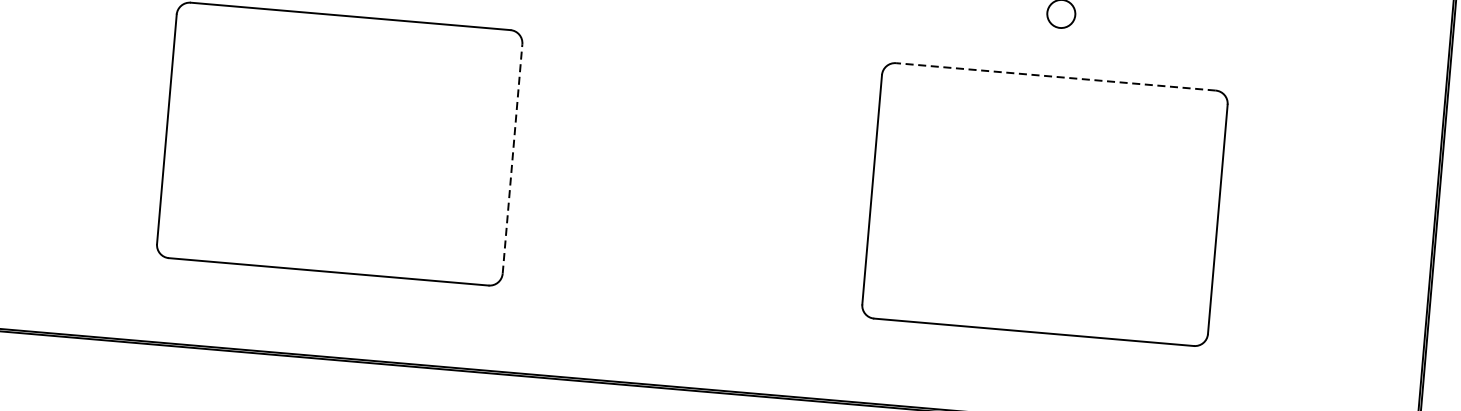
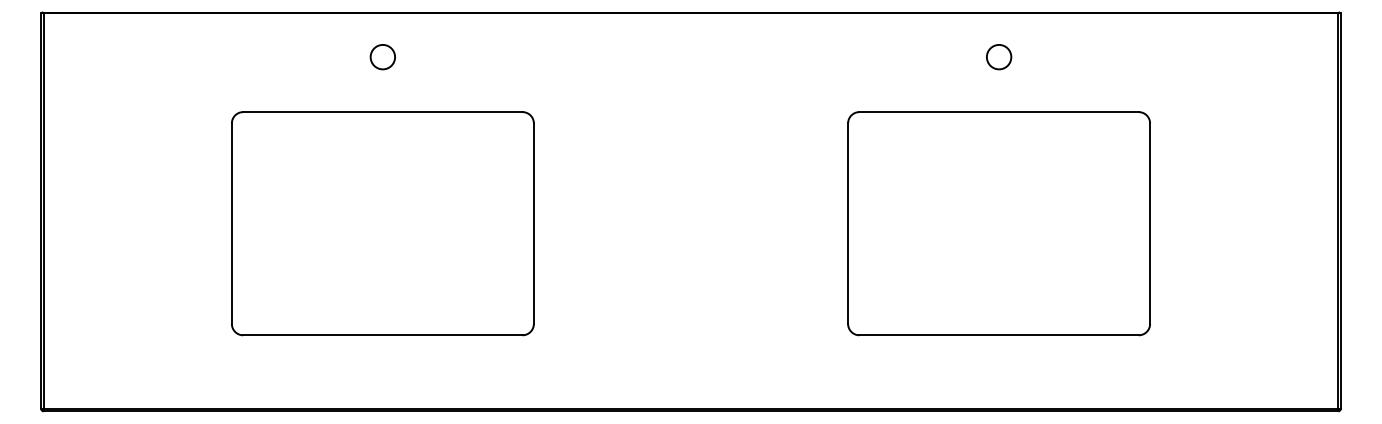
line: (1056, 77) -> (999, 112), dashed -> solid
line: (512, 158) -> (533, 223), dashed -> solid

